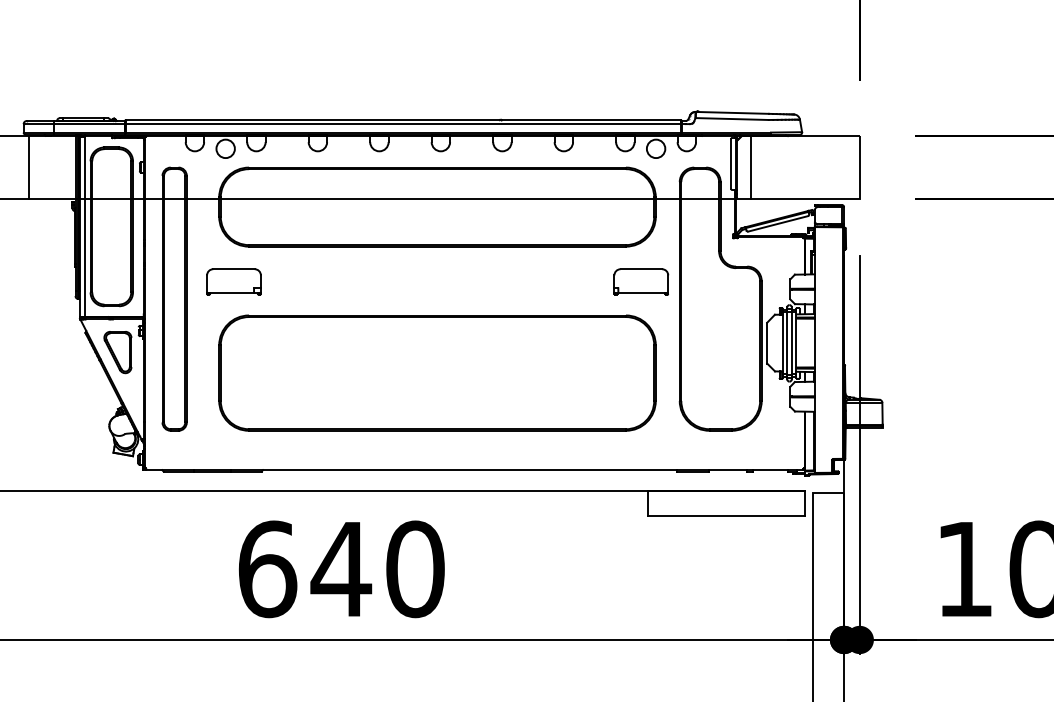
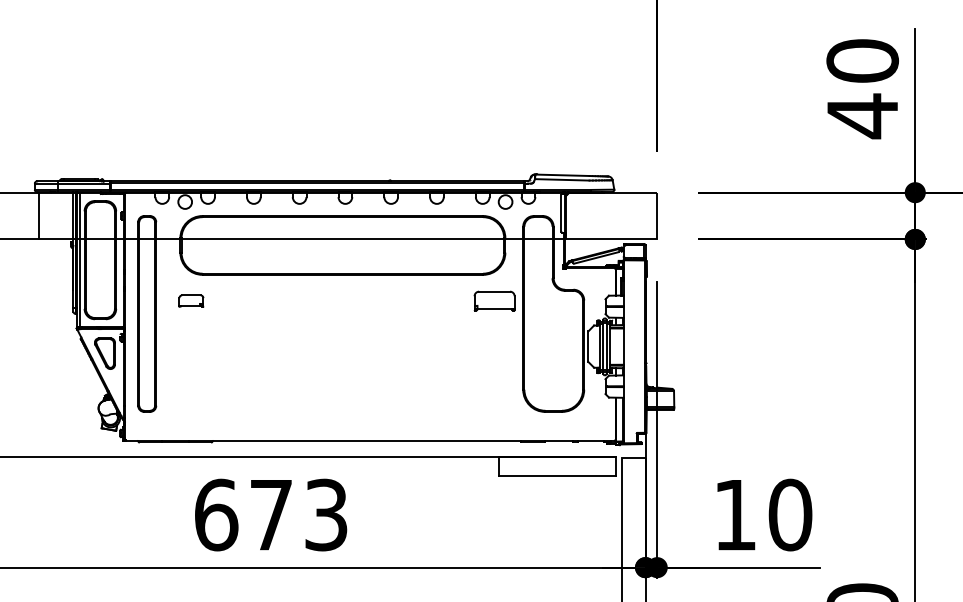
line: (751, 166) -> (576, 215), removed
part: (234, 281) -> (191, 300), size x0.6
part: (436, 372) -> (342, 368), removed
text: (377, 568) -> (298, 514), 640 -> 673

